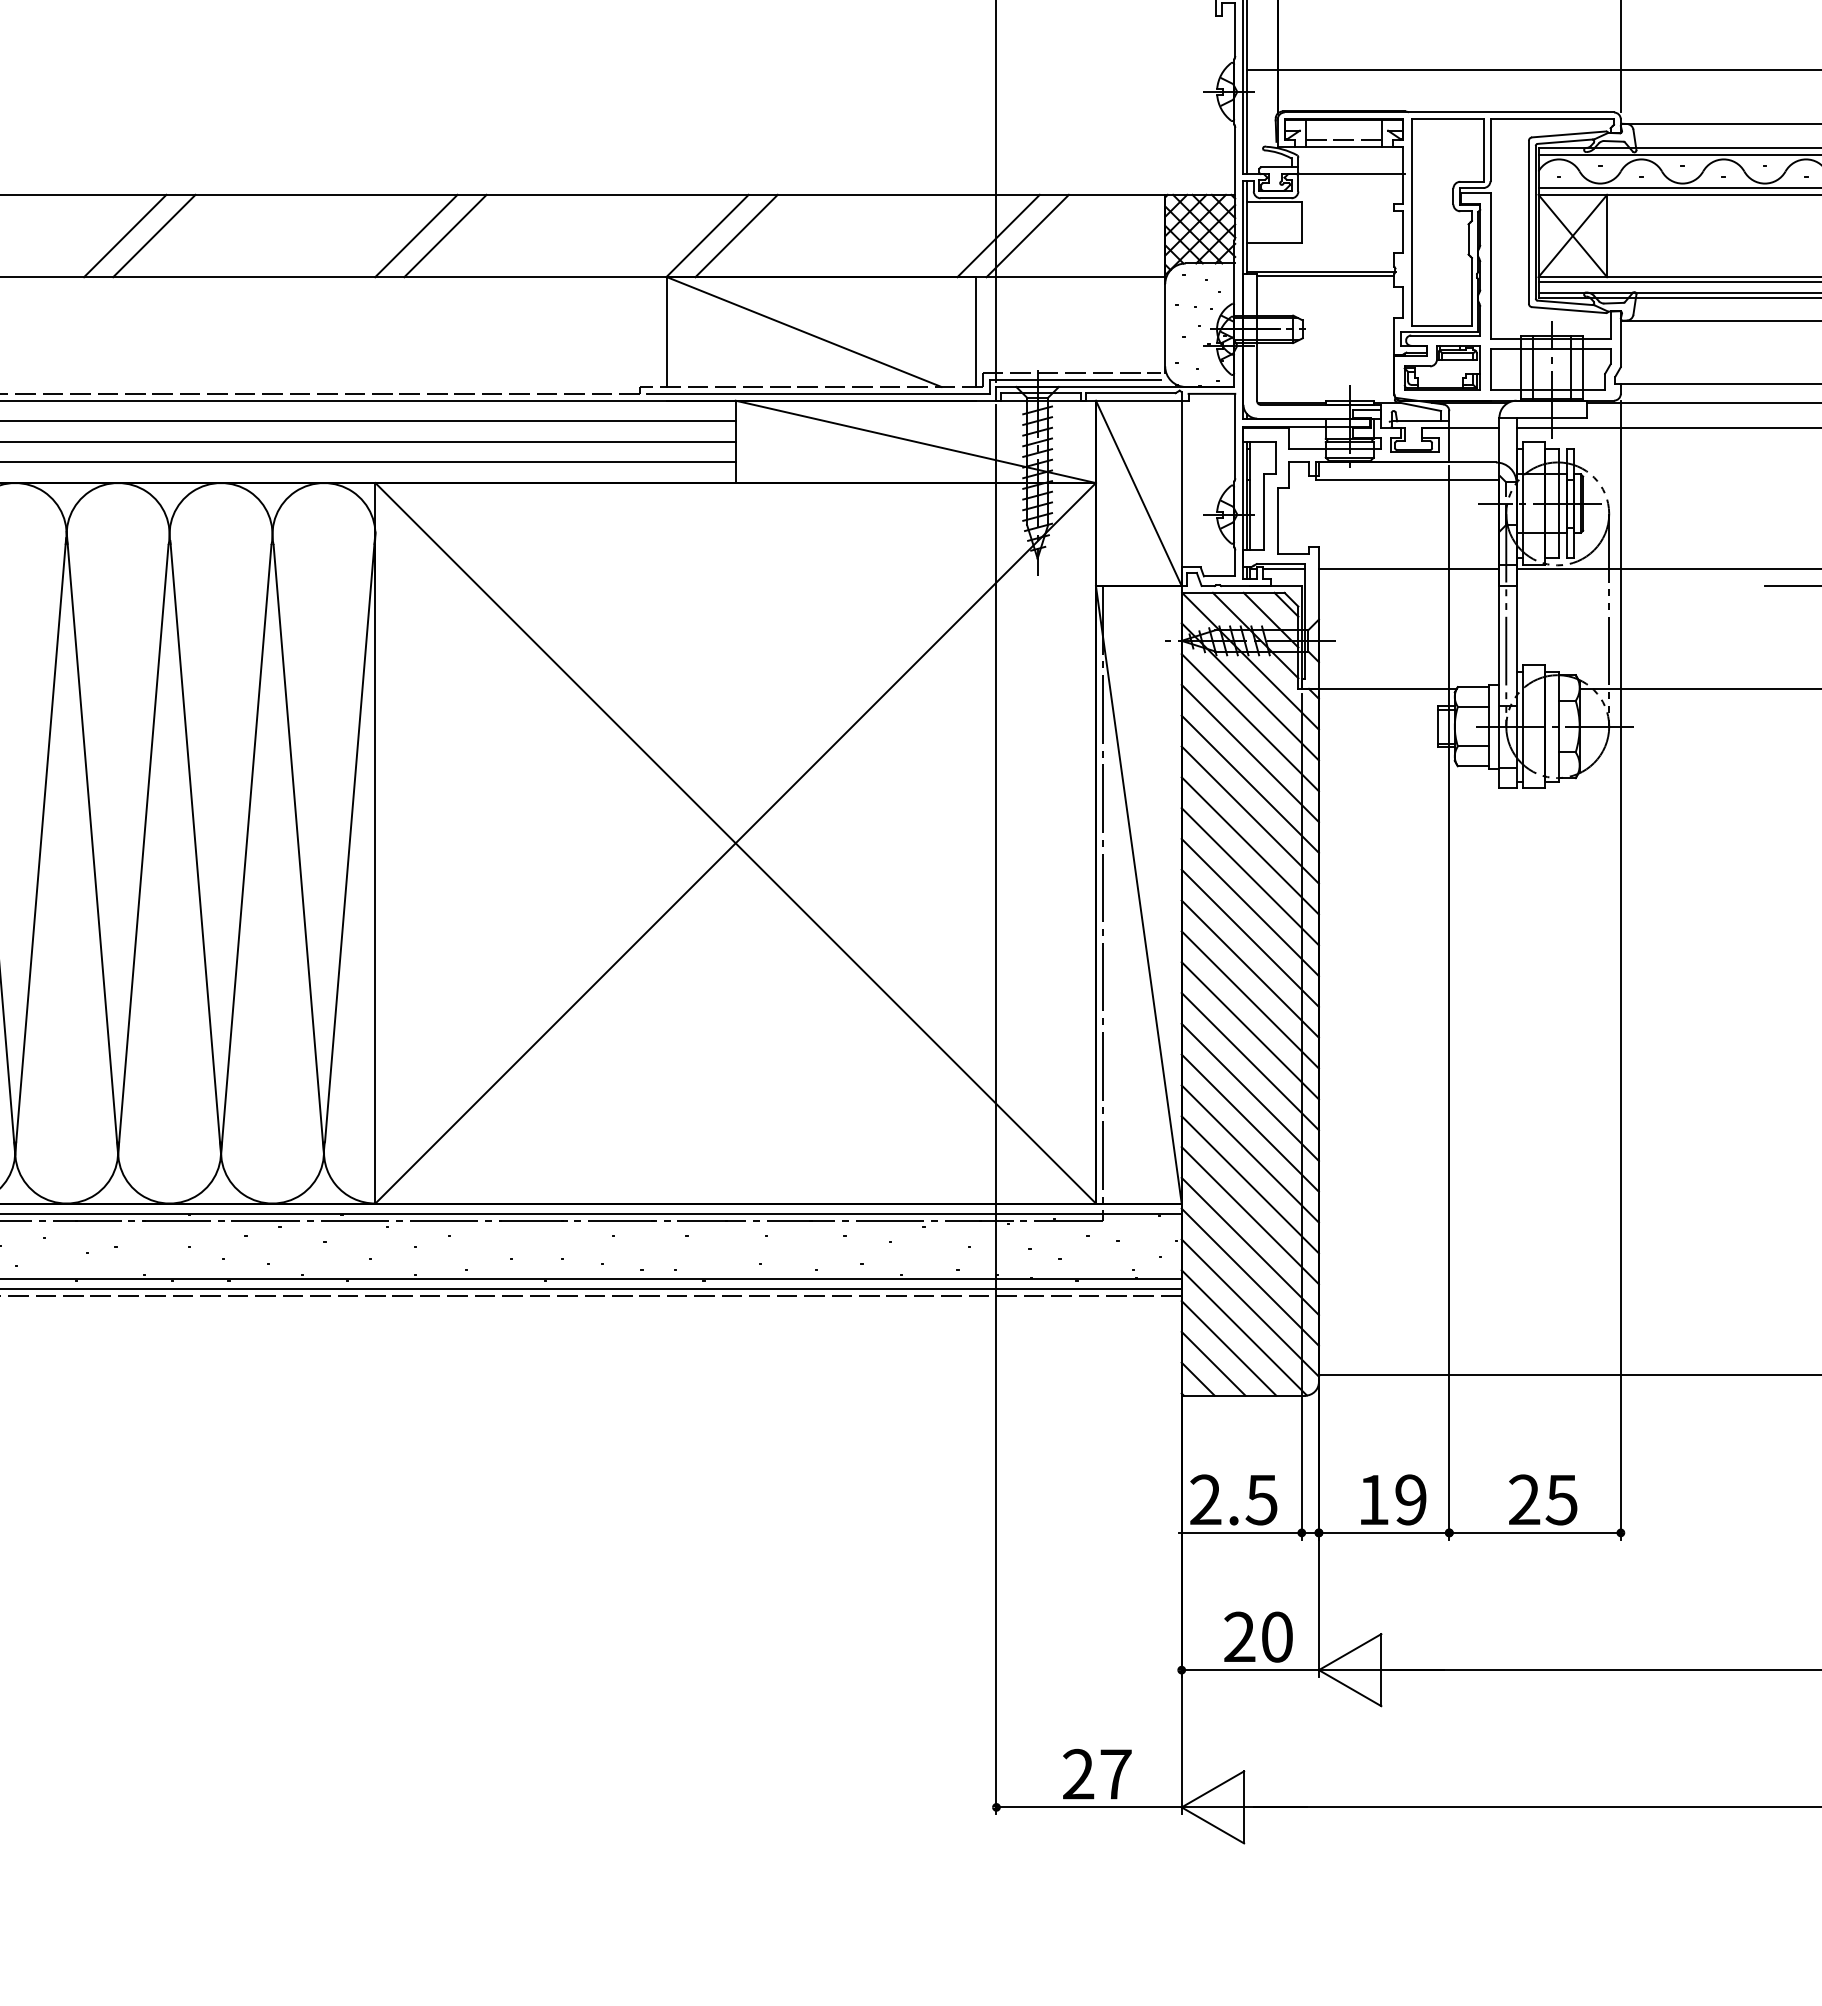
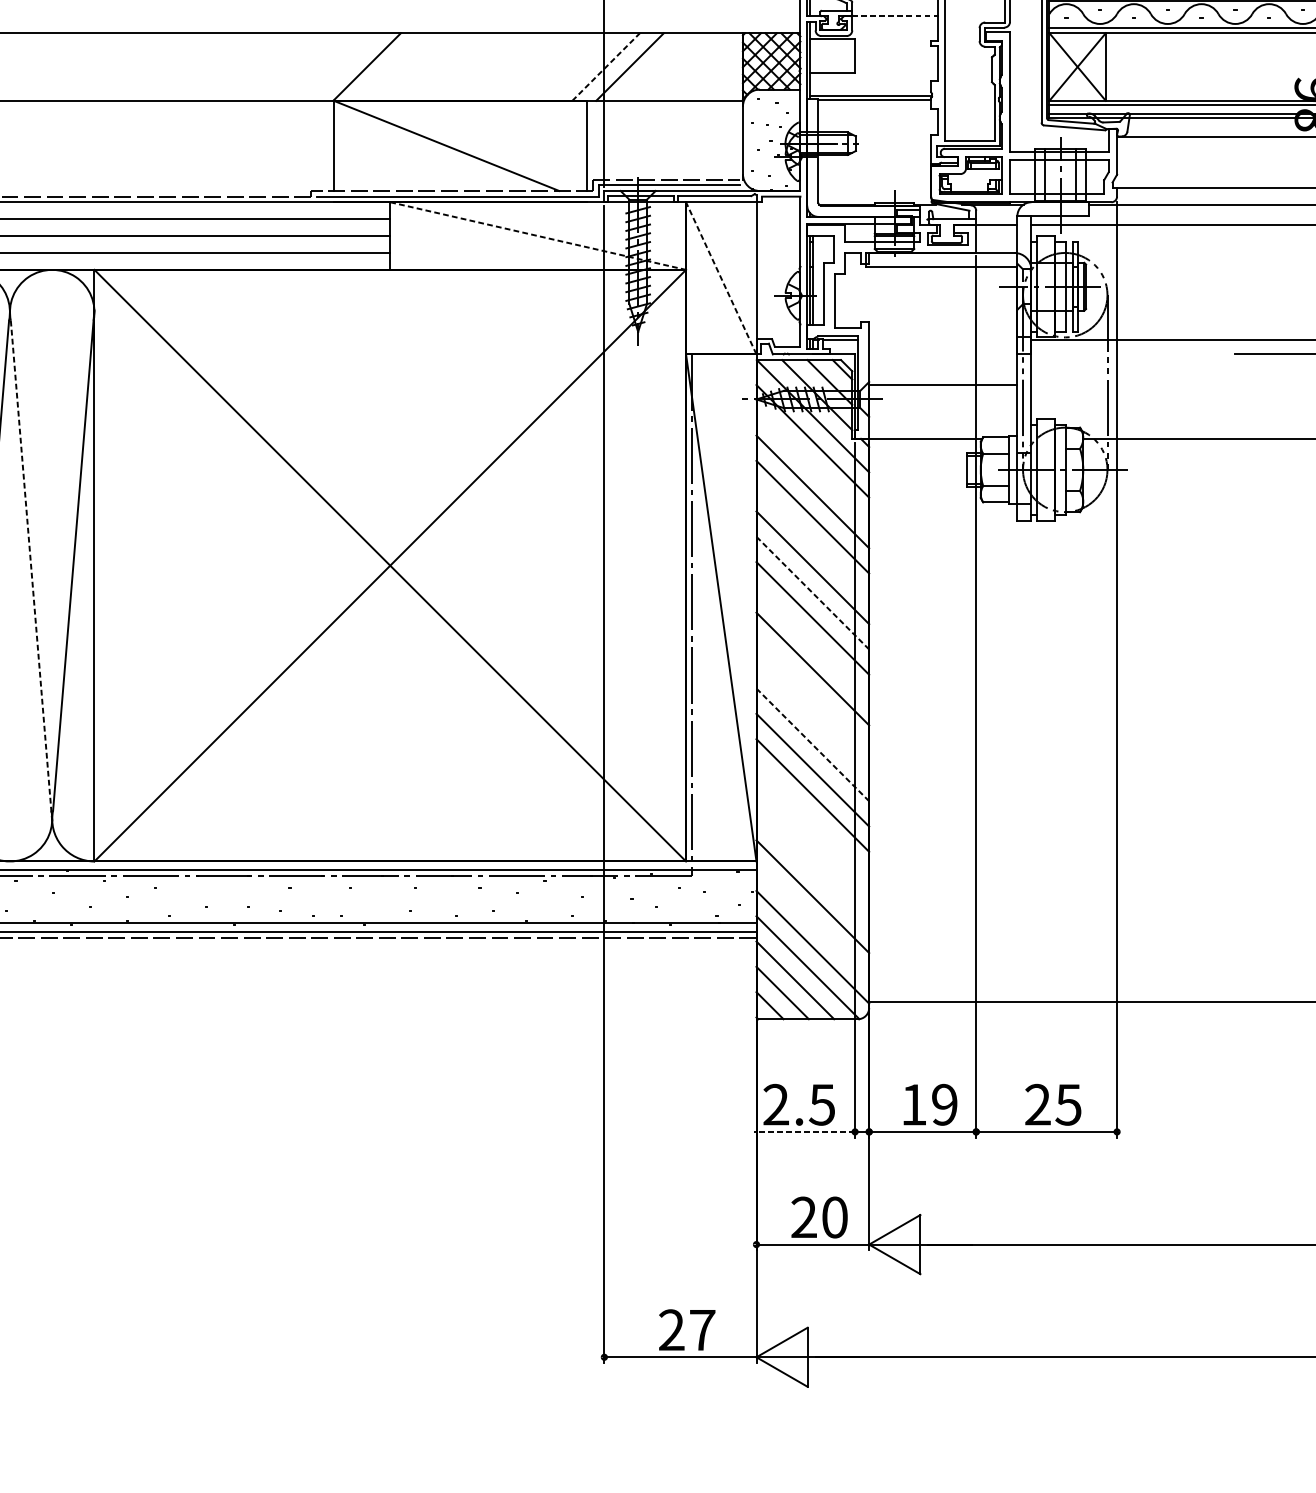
line: (1352, 174) -> (896, 16), solid -> dashed
line: (416, 235) -> (128, 66), removed
line: (445, 235) -> (151, 66), removed
line: (736, 235) -> (390, 66), removed
line: (998, 235) -> (606, 66), solid -> dashed
line: (915, 441) -> (537, 235), solid -> dashed
line: (1138, 492) -> (721, 277), solid -> dashed
line: (1408, 568) -> (942, 385), moved
line: (1249, 722) -> (812, 466), removed
line: (1249, 814) -> (812, 542), removed
line: (298, 849) -> (31, 570), solid -> dashed
line: (1249, 876) -> (812, 592), solid -> dashed
line: (1249, 937) -> (812, 643), removed
line: (1249, 999) -> (812, 693), removed
line: (1249, 1030) -> (812, 719), removed
line: (1249, 1061) -> (812, 744), solid -> dashed
line: (1249, 1153) -> (812, 820), removed
line: (1249, 1184) -> (812, 845), removed
line: (1249, 1215) -> (812, 871), removed
line: (1249, 1276) -> (812, 921), removed
line: (1239, 1532) -> (803, 1131), solid -> dashed

